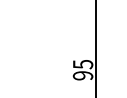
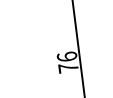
text: (82, 69) -> (67, 61), 95 -> 76

